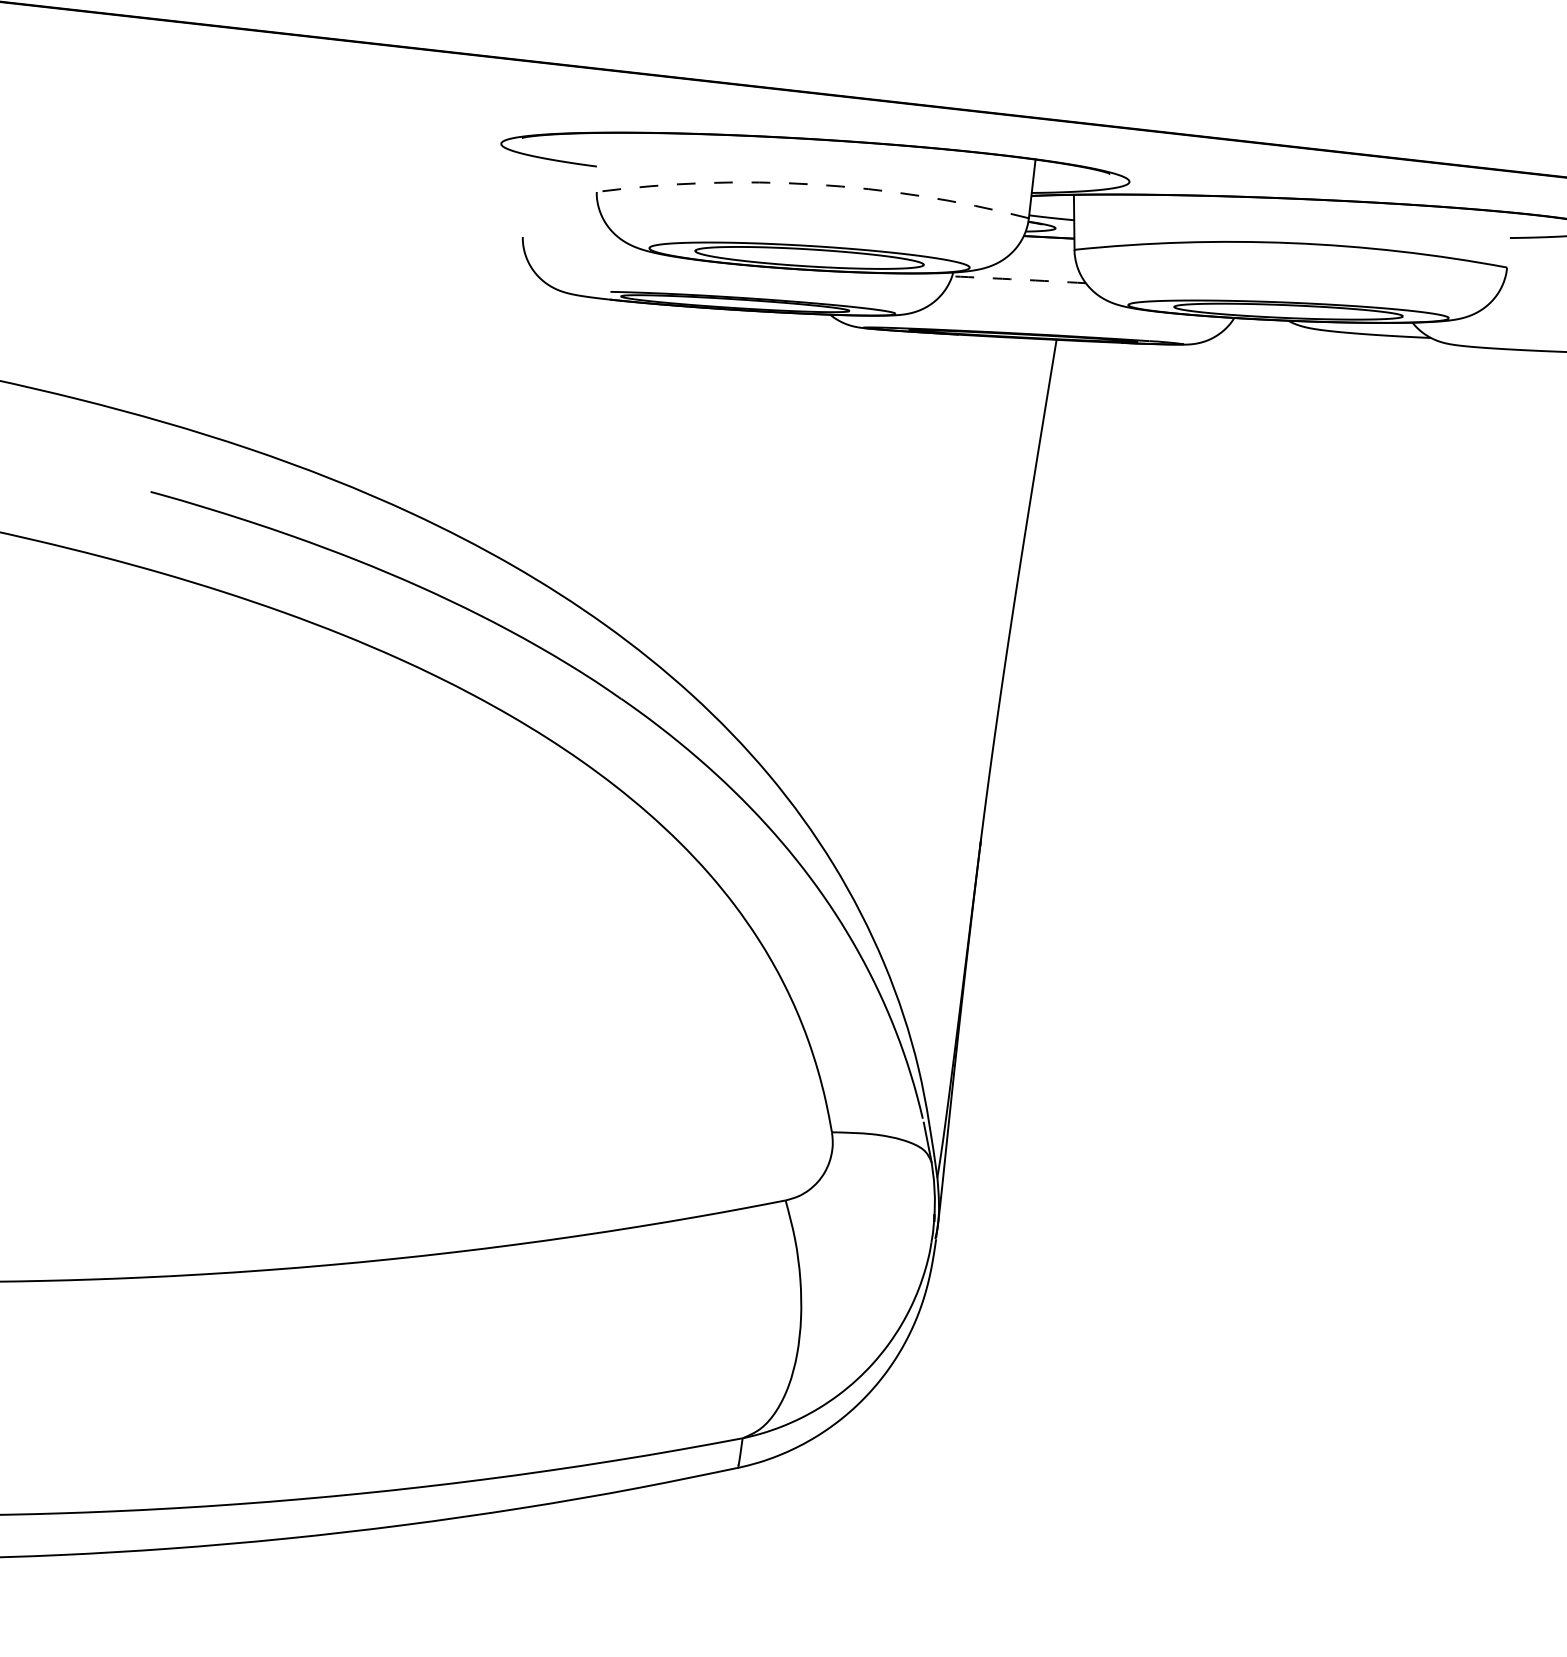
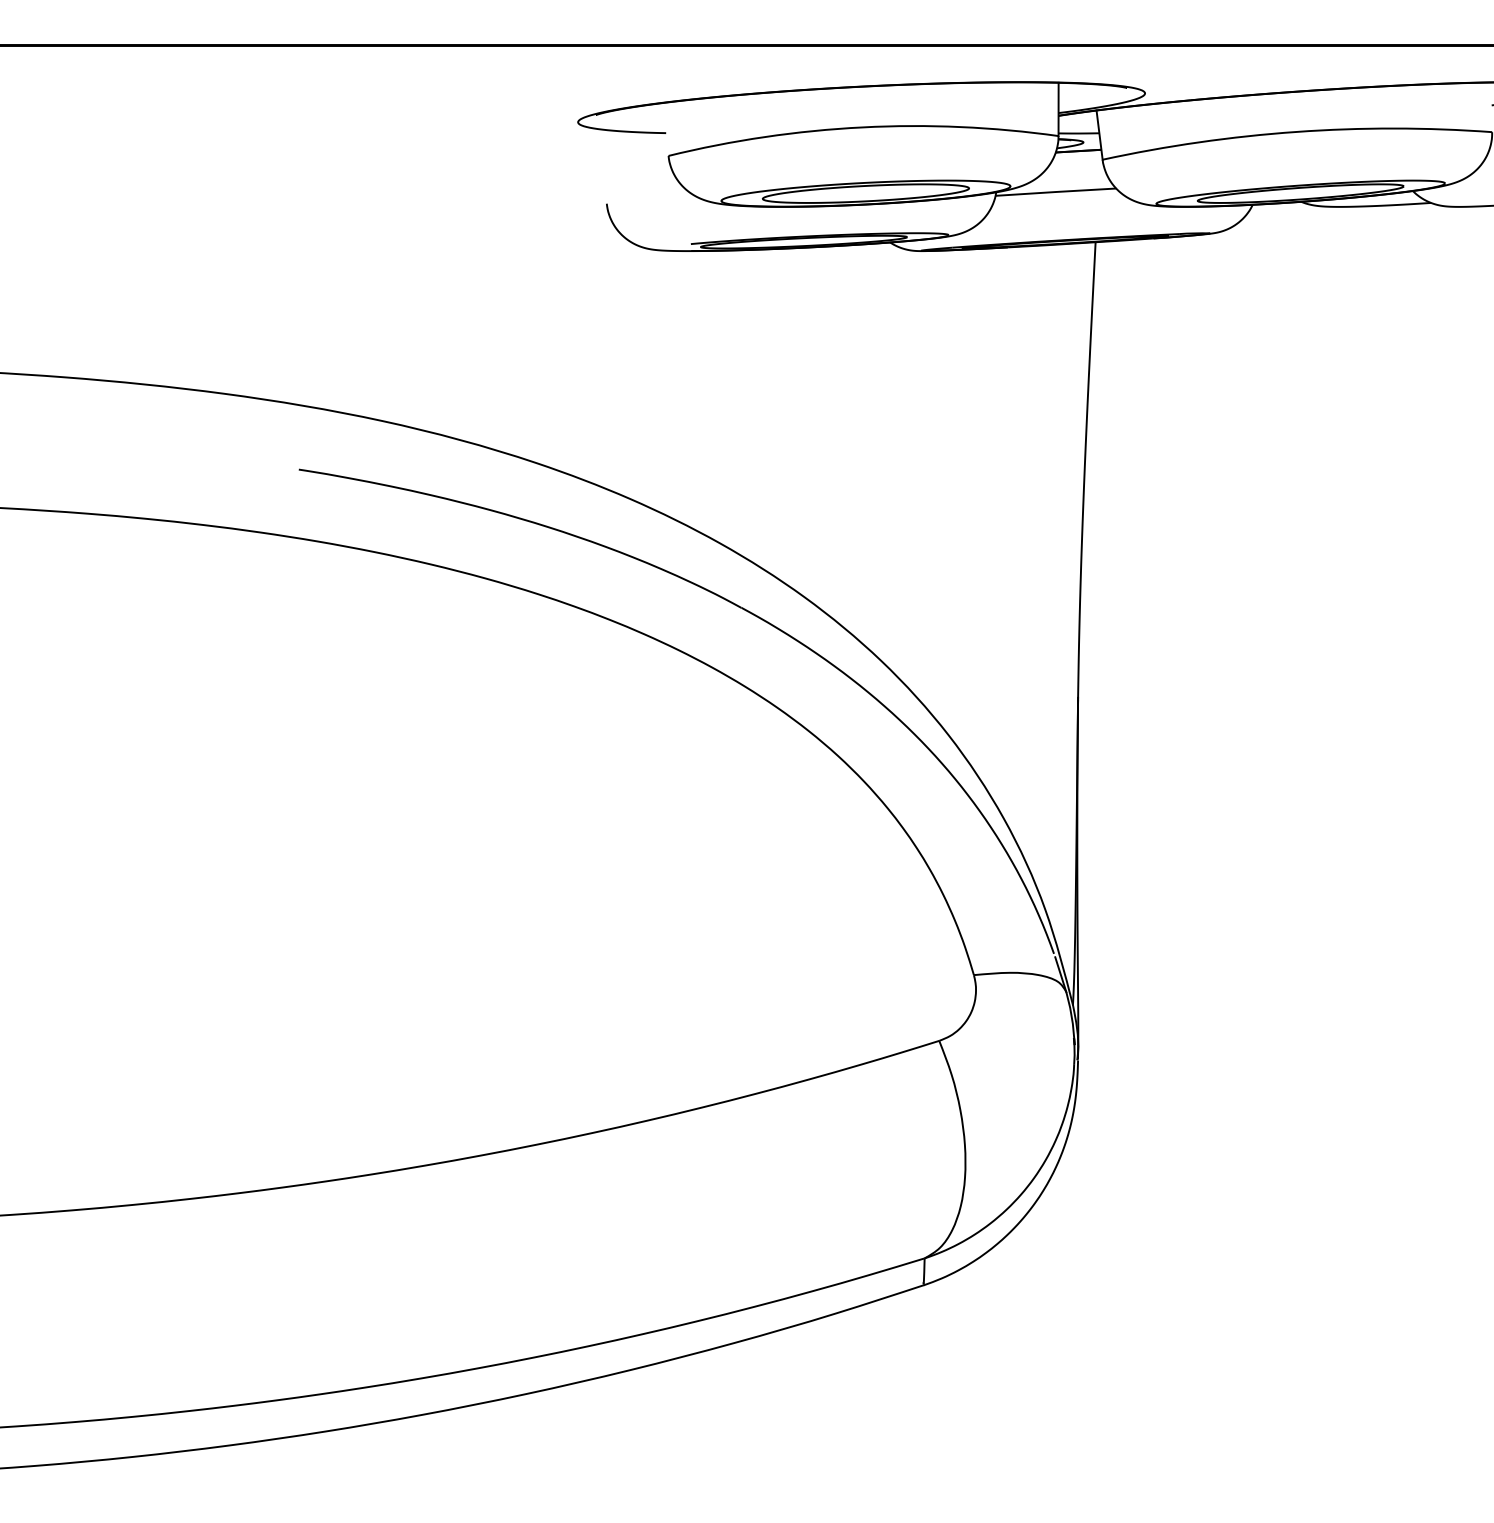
arc: (813, 184) -> (862, 127), dashed -> solid
arc: (1018, 280) -> (1055, 192), dashed -> solid

